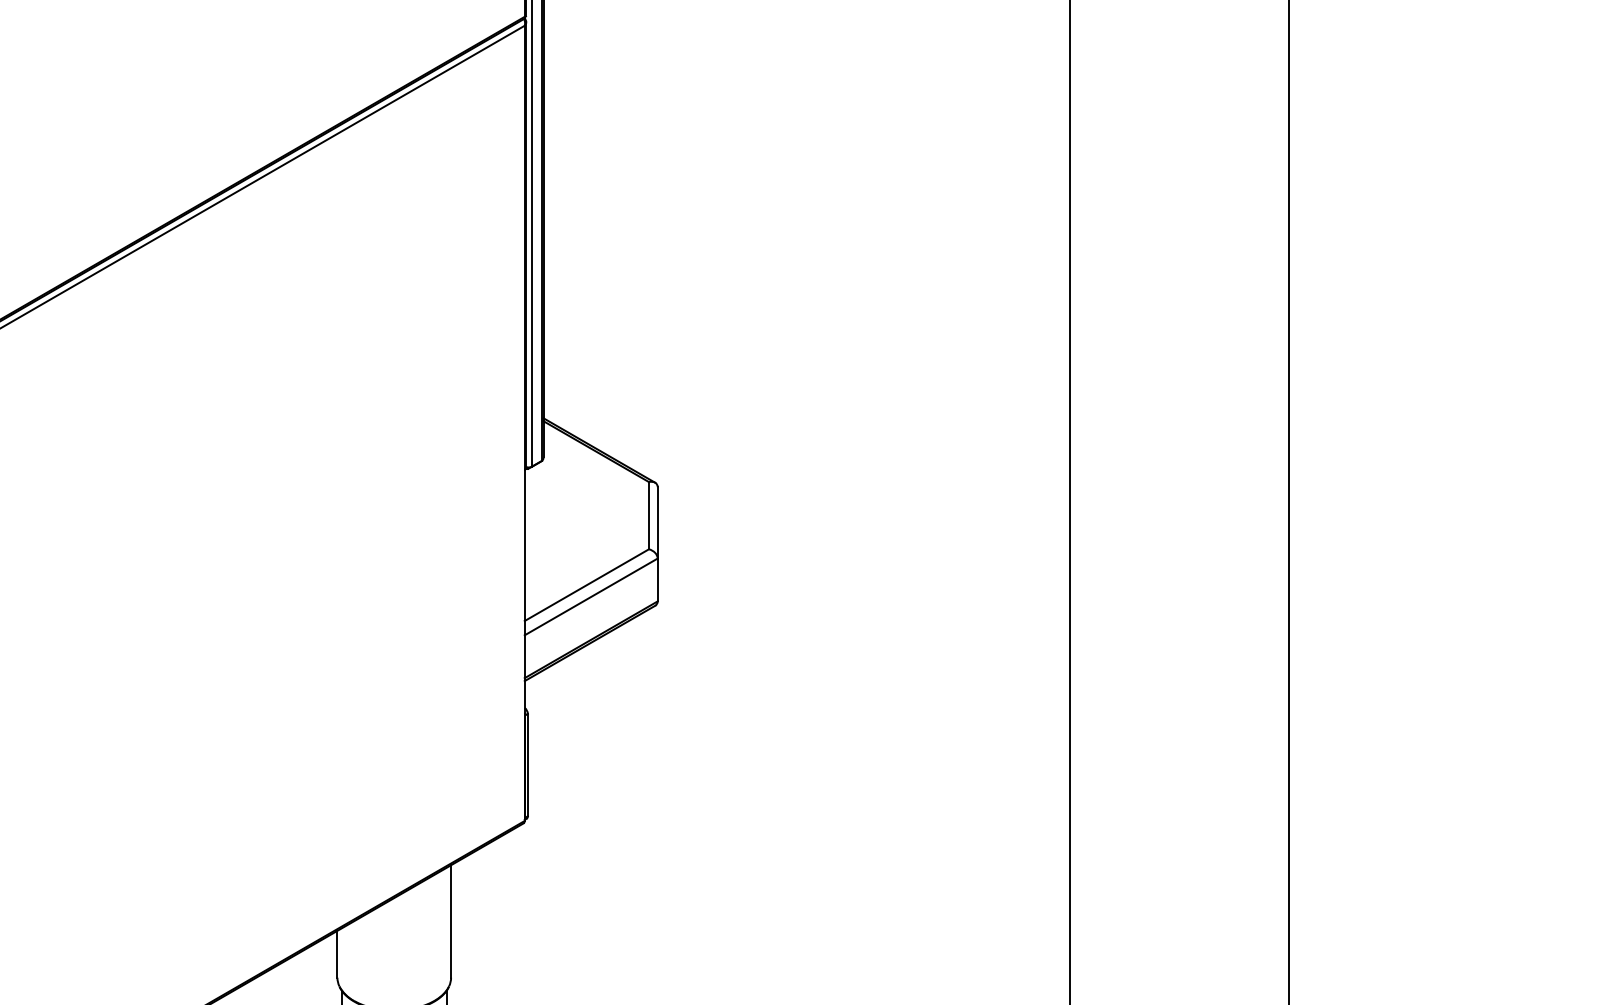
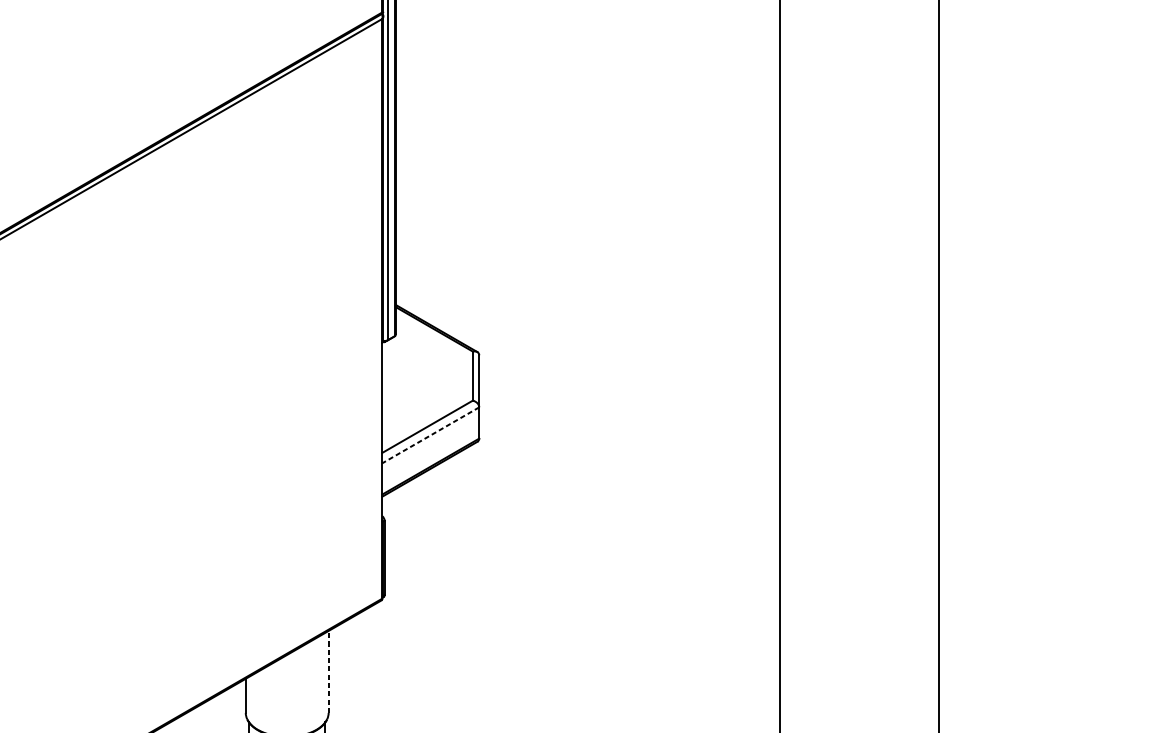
line: (591, 596) -> (431, 435), solid -> dashed
line: (451, 920) -> (328, 671), solid -> dashed

